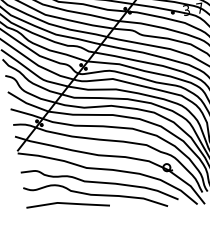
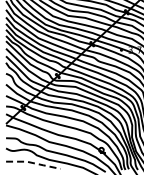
line: (68, 204) -> (33, 163), solid -> dashed

